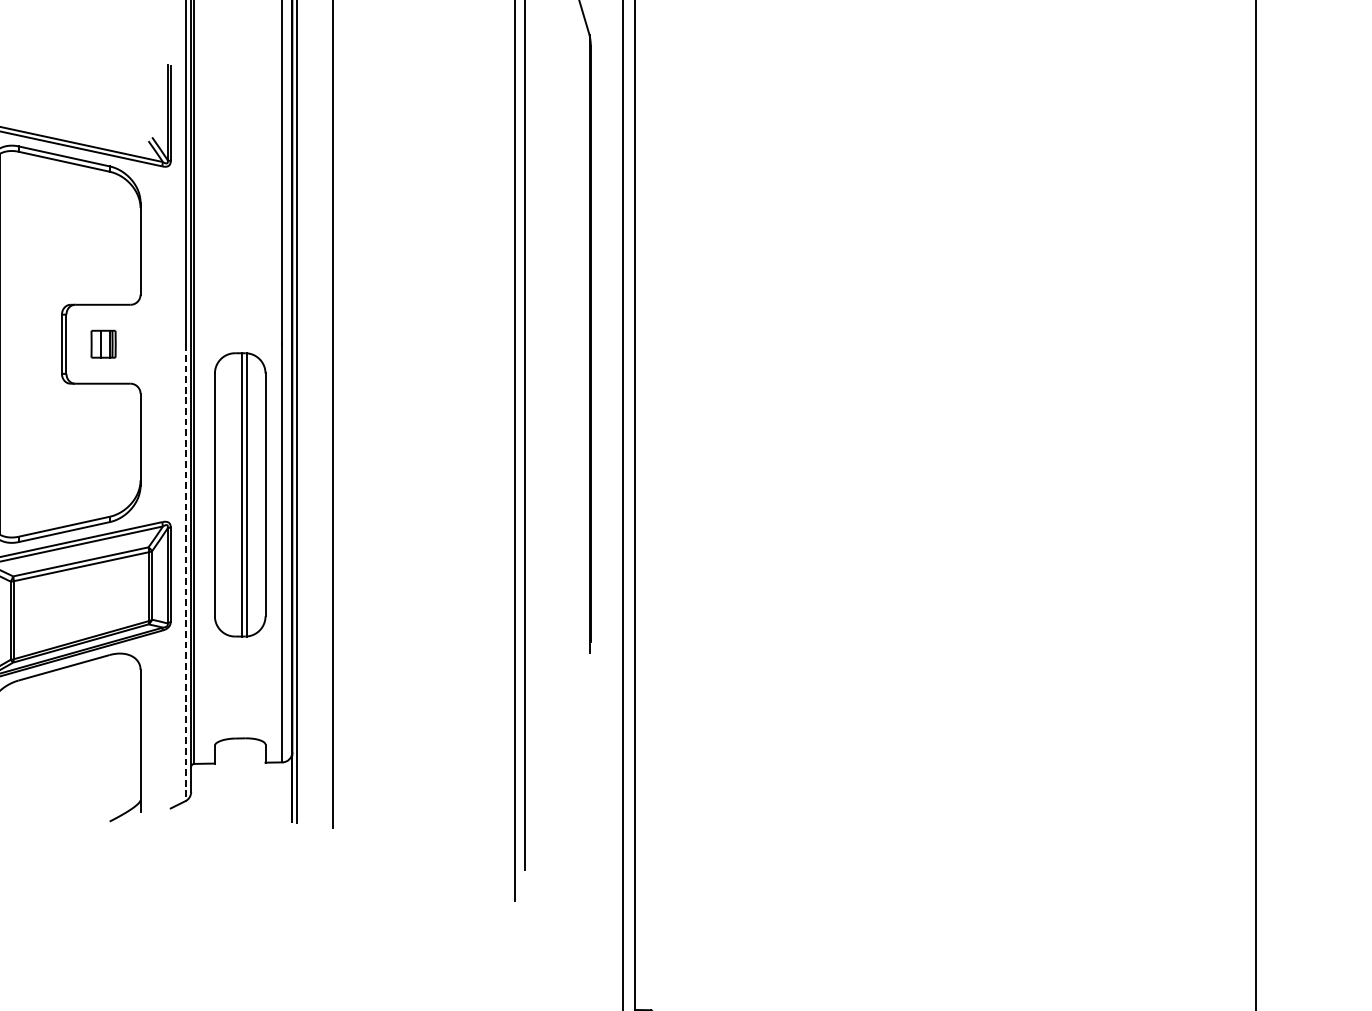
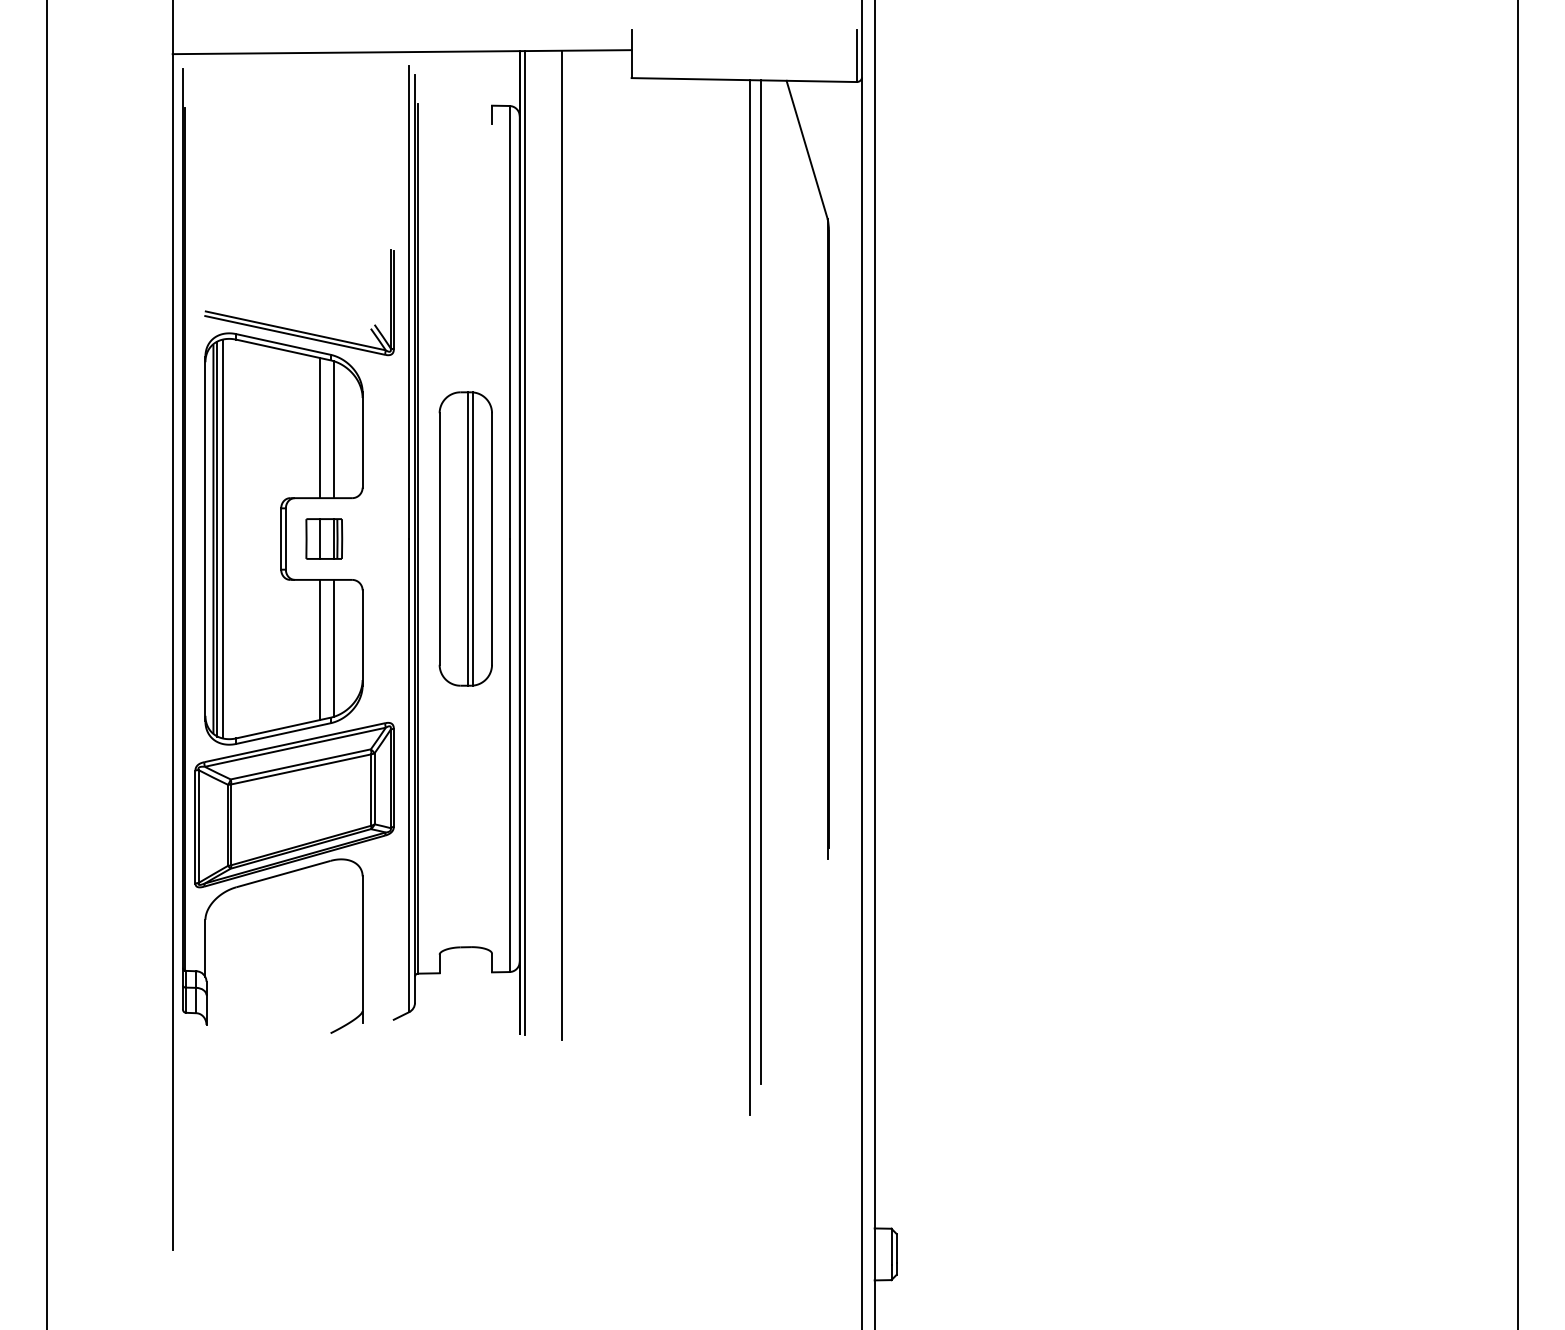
line: (99, 236) -> (320, 427), added
line: (113, 238) -> (334, 429), added
line: (6, 343) -> (223, 538), added
part: (103, 343) -> (324, 538), size x1.43
line: (113, 449) -> (334, 648), added
line: (99, 451) -> (320, 650), added
part: (239, 494) -> (465, 538), moved
line: (185, 572) -> (409, 775), dashed -> solid

